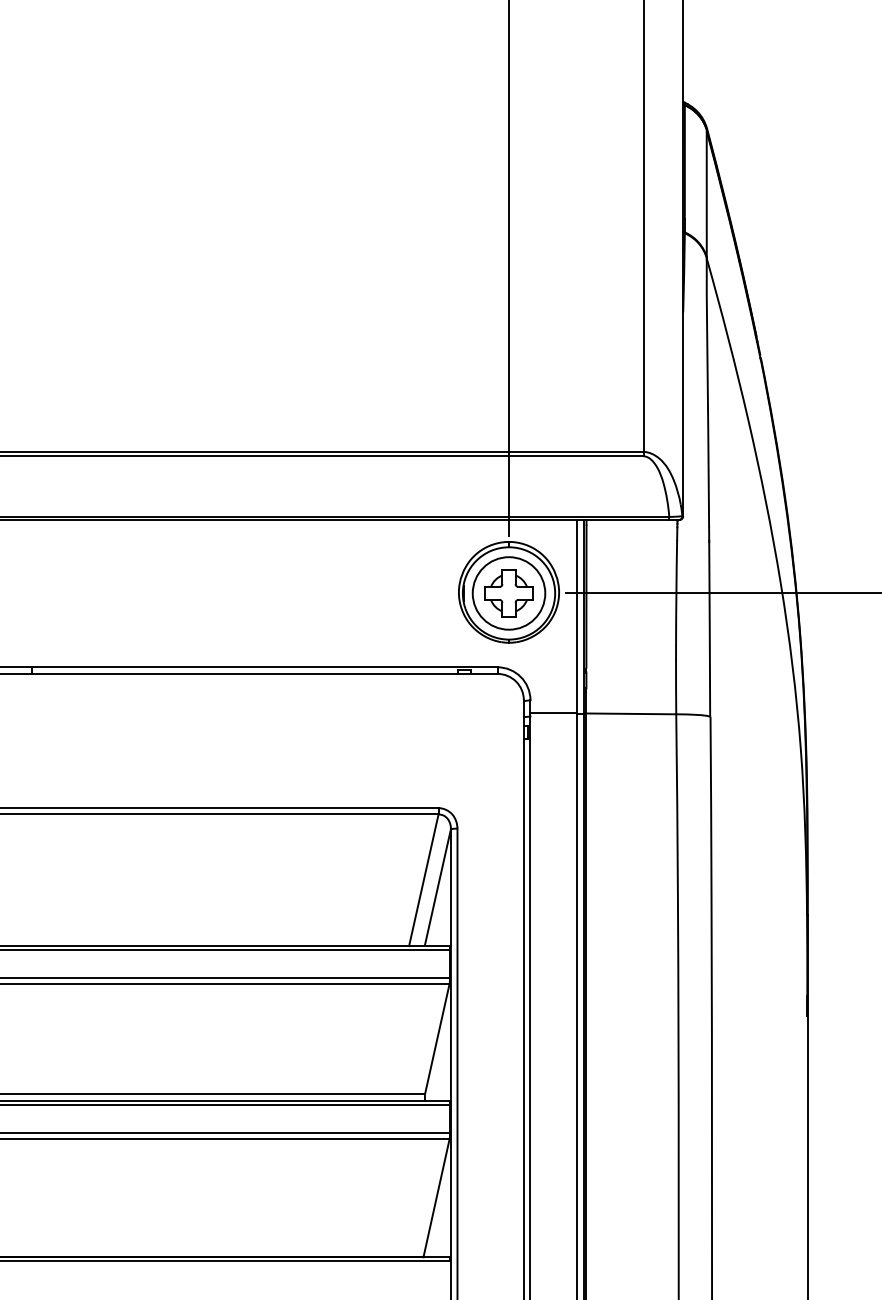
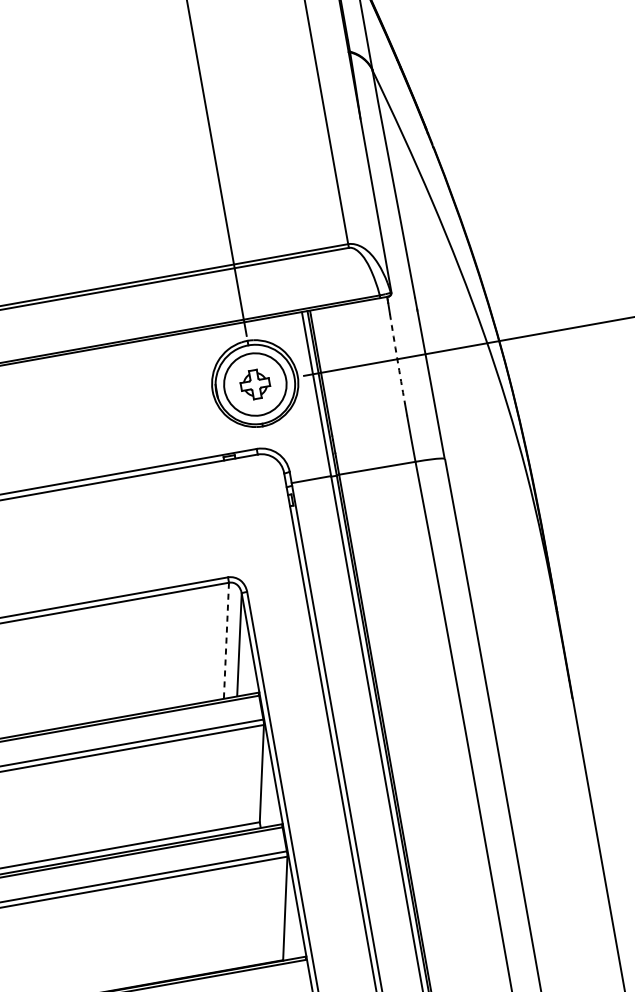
part: (508, 593) -> (254, 384), size x0.7
arc: (676, 593) -> (397, 359), solid -> dashed
line: (423, 880) -> (226, 641), solid -> dashed

